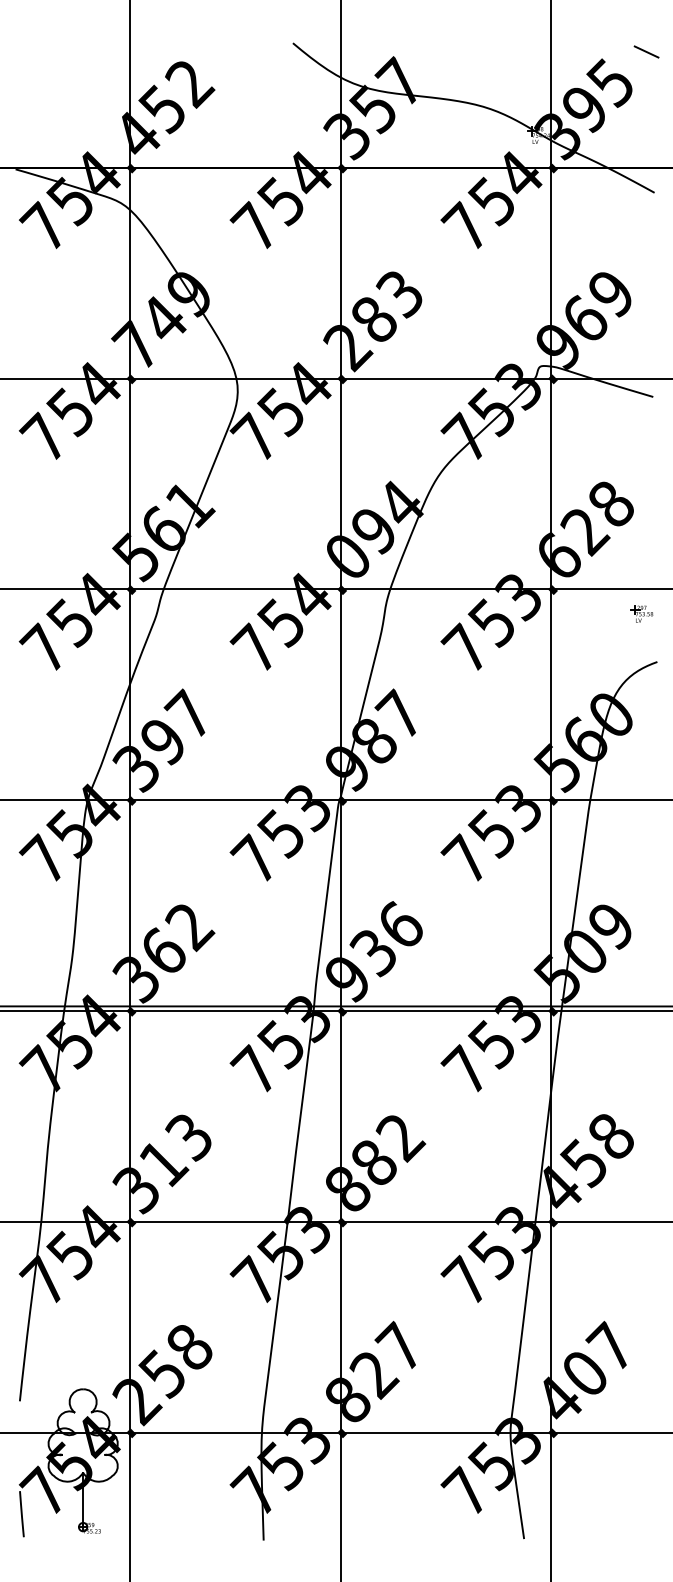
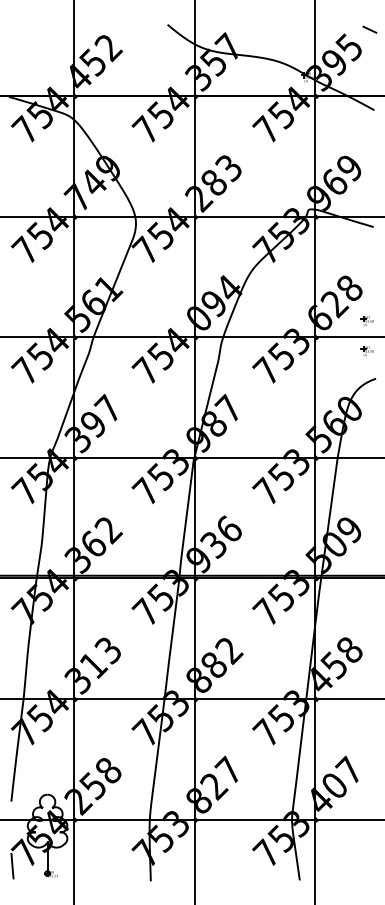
part: (640, 561) -> (366, 321), added

